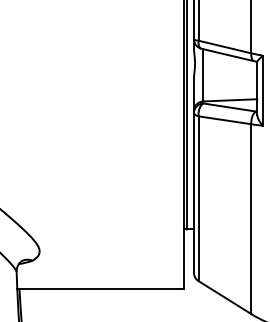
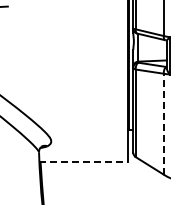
line: (250, 217) -> (163, 123), solid -> dashed
line: (102, 289) -> (84, 161), solid -> dashed

